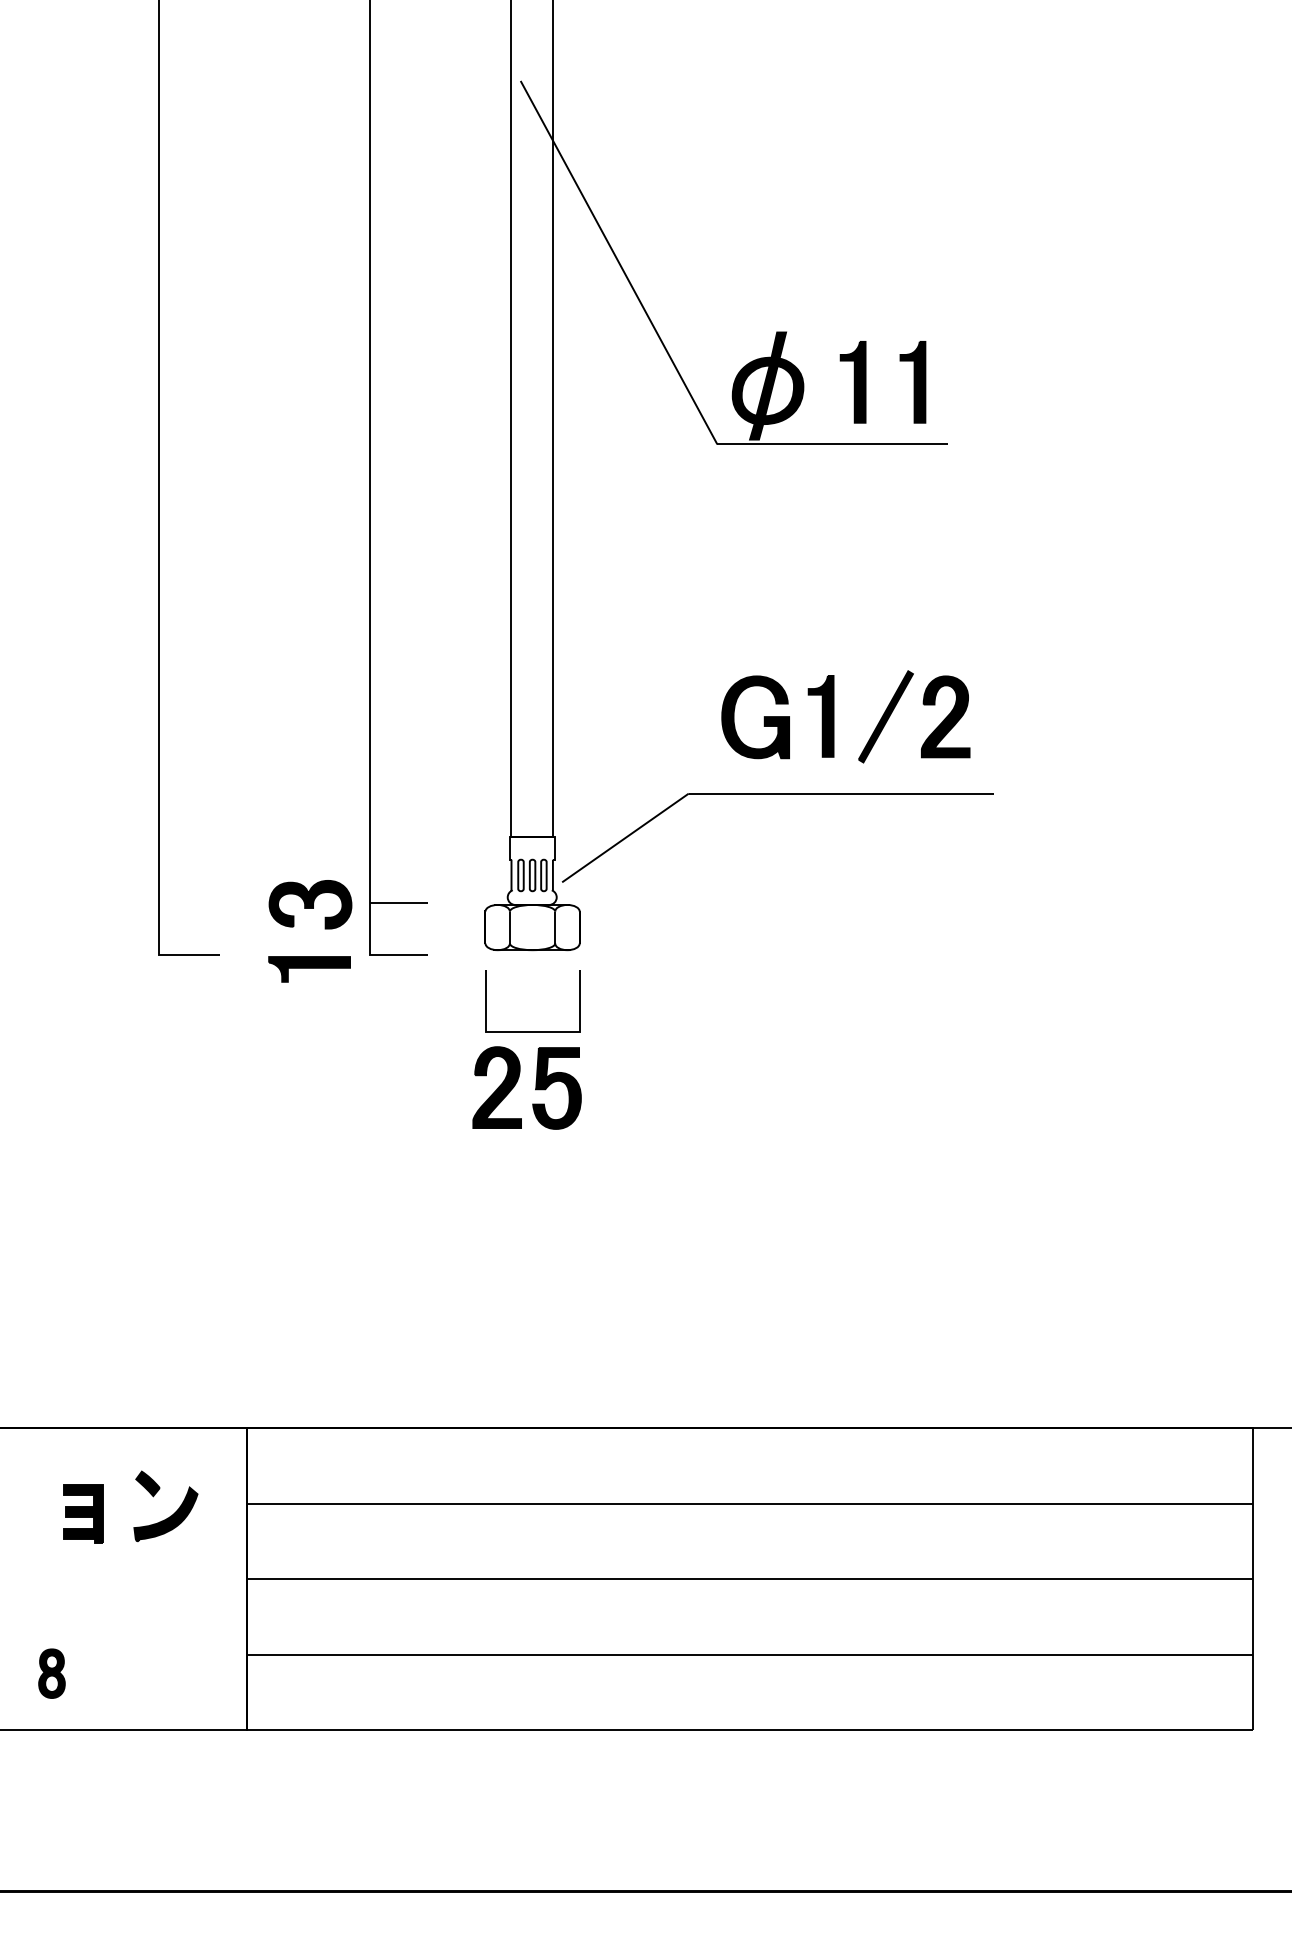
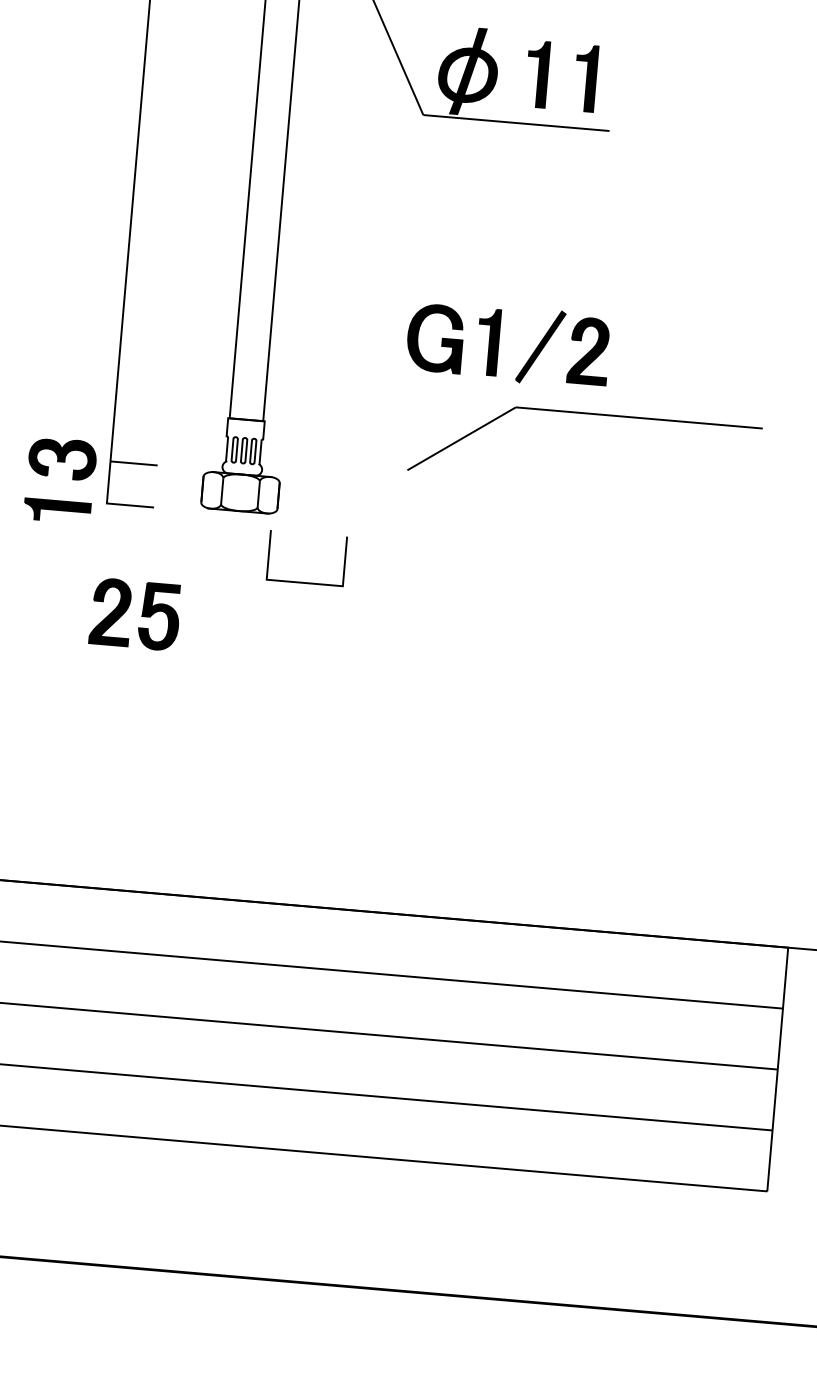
part: (777, 794) -> (587, 414), moved
line: (532, 1031) -> (304, 582), moved
part: (535, 1087) -> (142, 614), moved

